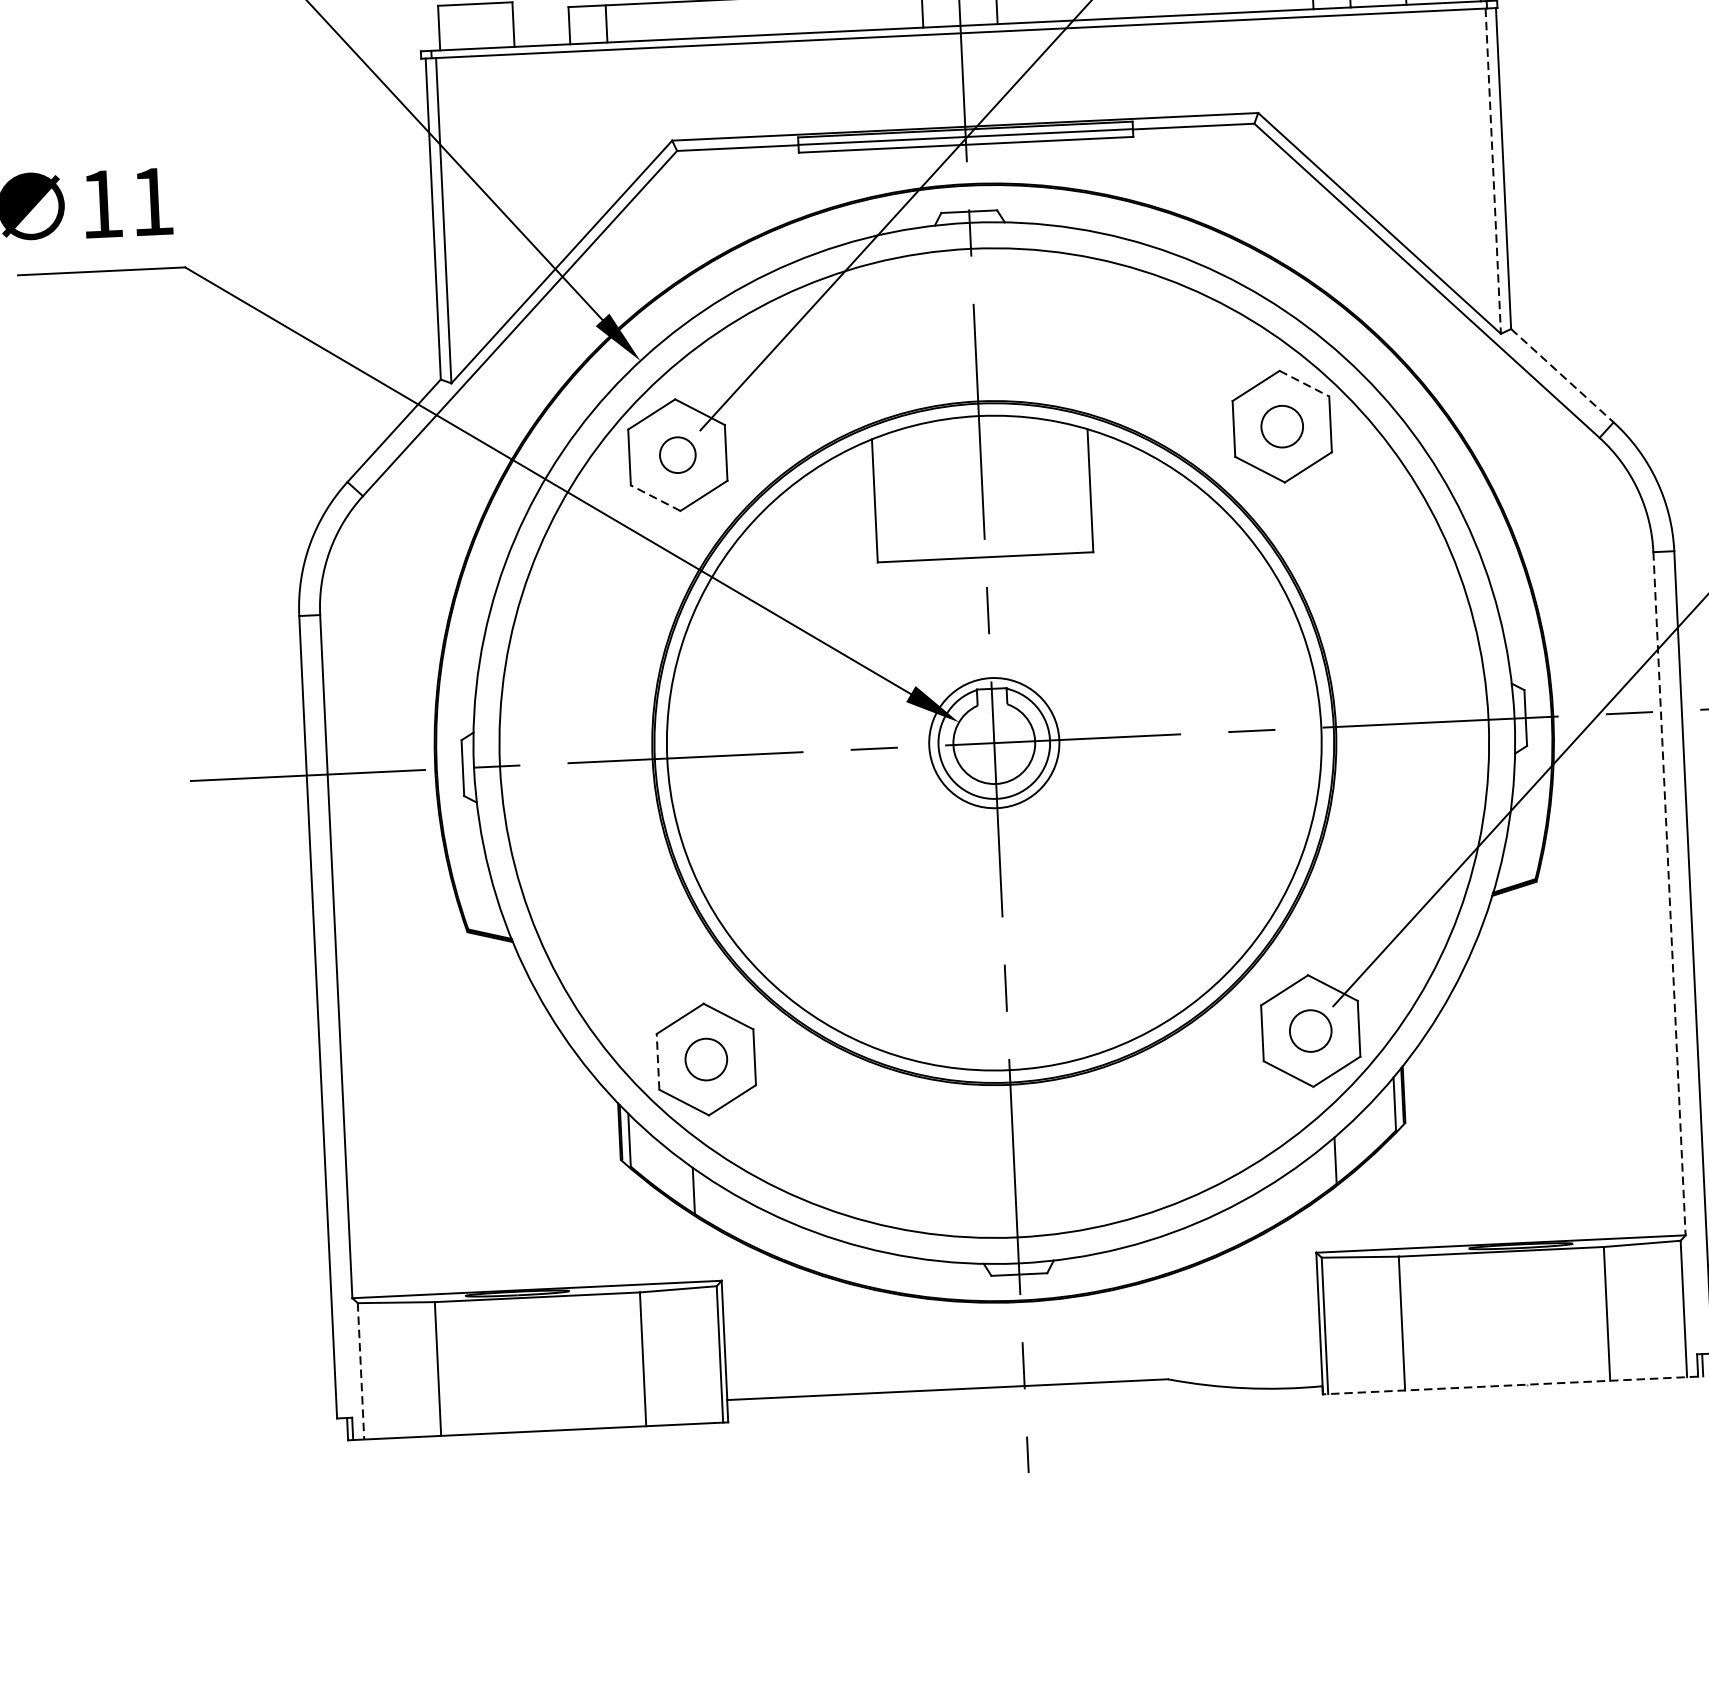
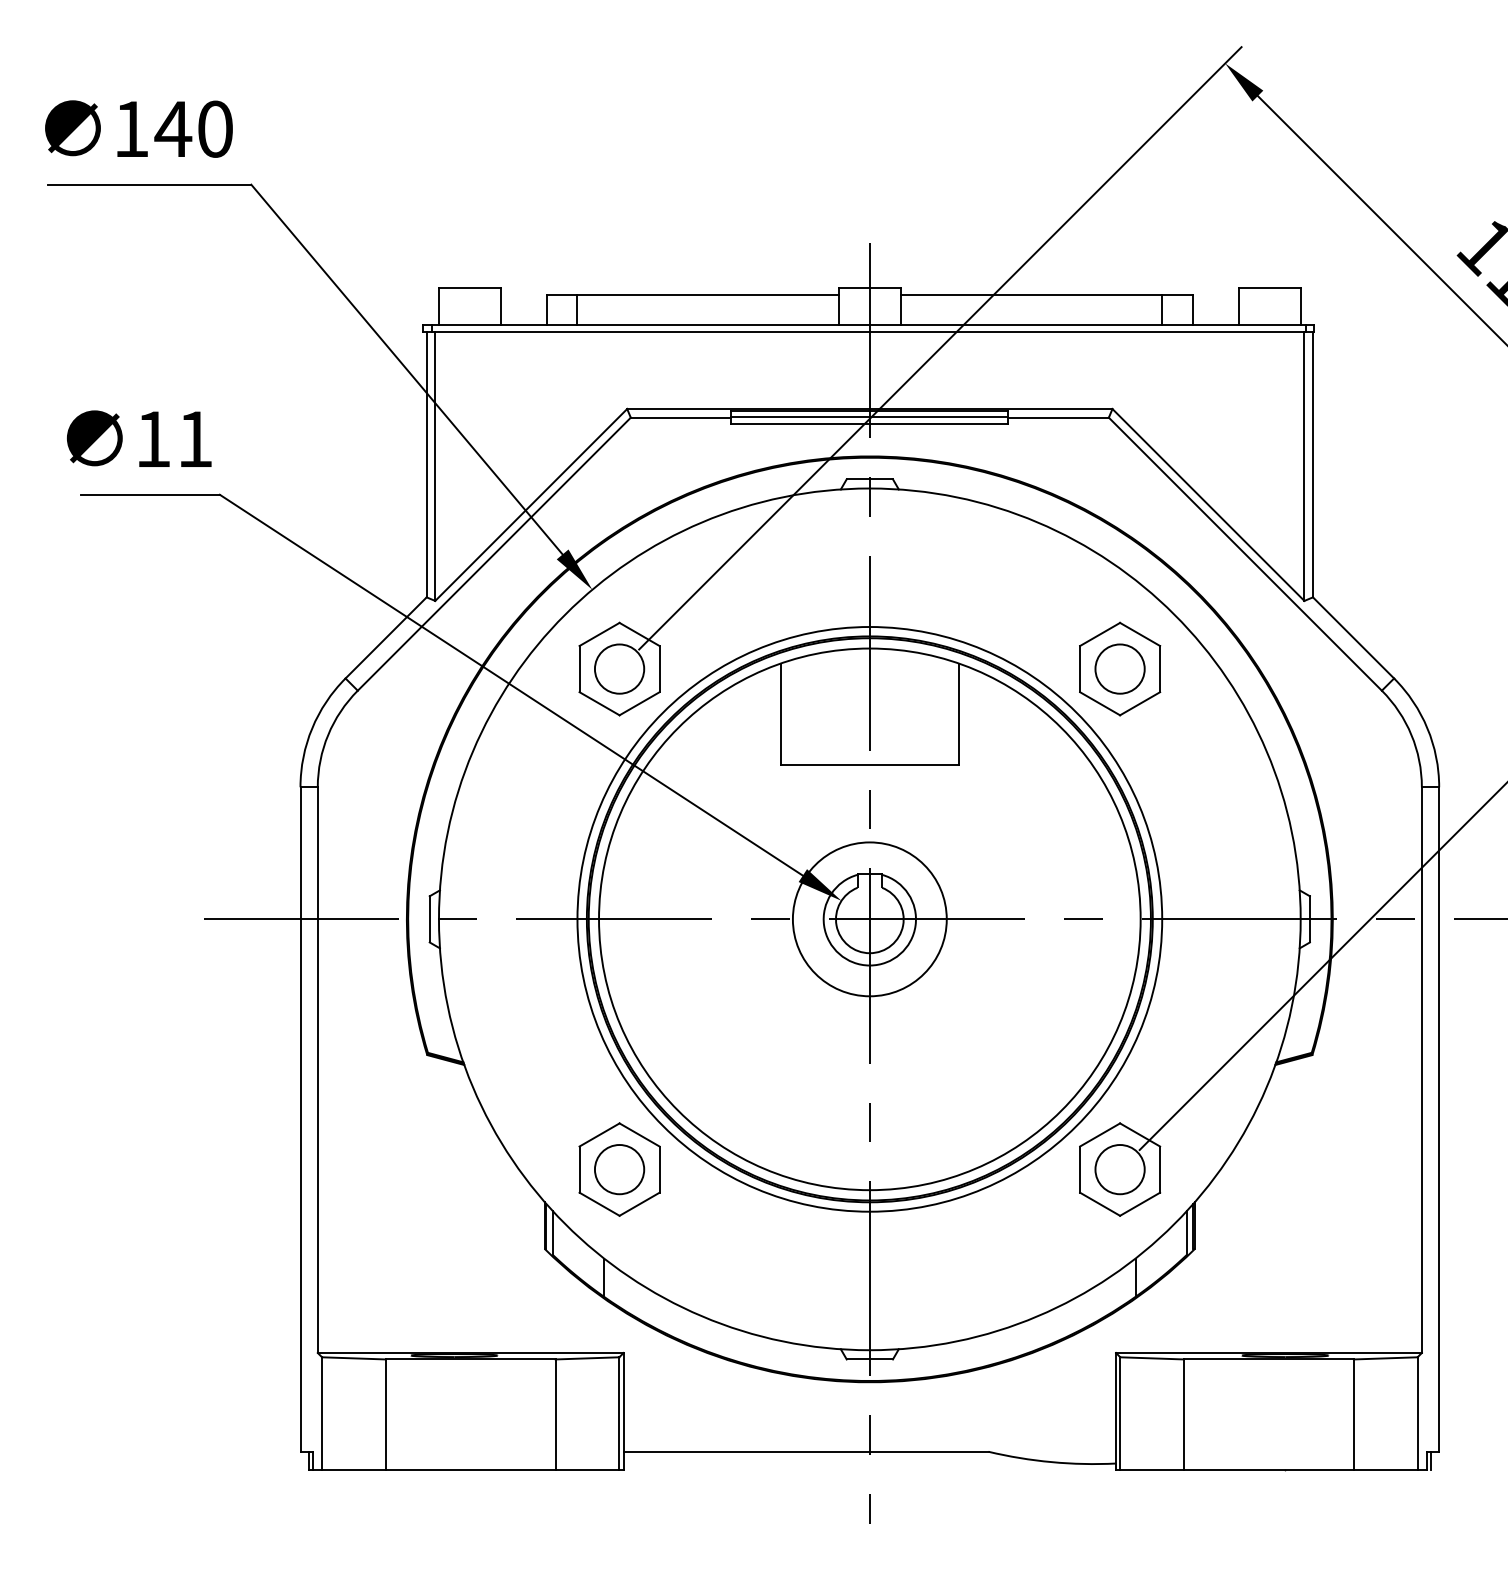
line: (1493, 171) -> (1304, 466), dashed -> solid
line: (1562, 376) -> (1353, 638), dashed -> solid
line: (1304, 383) -> (1140, 634), dashed -> solid
circle: (1281, 425) -> (1119, 668), size x1.43
circle: (677, 454) -> (619, 668), size x1.67
line: (655, 497) -> (599, 703), dashed -> solid
circle: (993, 743) -> (869, 919), size x0.71
circle: (993, 743) -> (869, 919), size x1.43
line: (1669, 894) -> (1421, 1070), dashed -> solid
circle: (1310, 1030) -> (1119, 1169), size x1.43
circle: (706, 1059) -> (619, 1169), size x1.43
line: (657, 1061) -> (579, 1169), dashed -> solid
line: (361, 1372) -> (322, 1414), dashed -> solid
line: (1509, 1385) -> (1270, 1470), dashed -> solid

